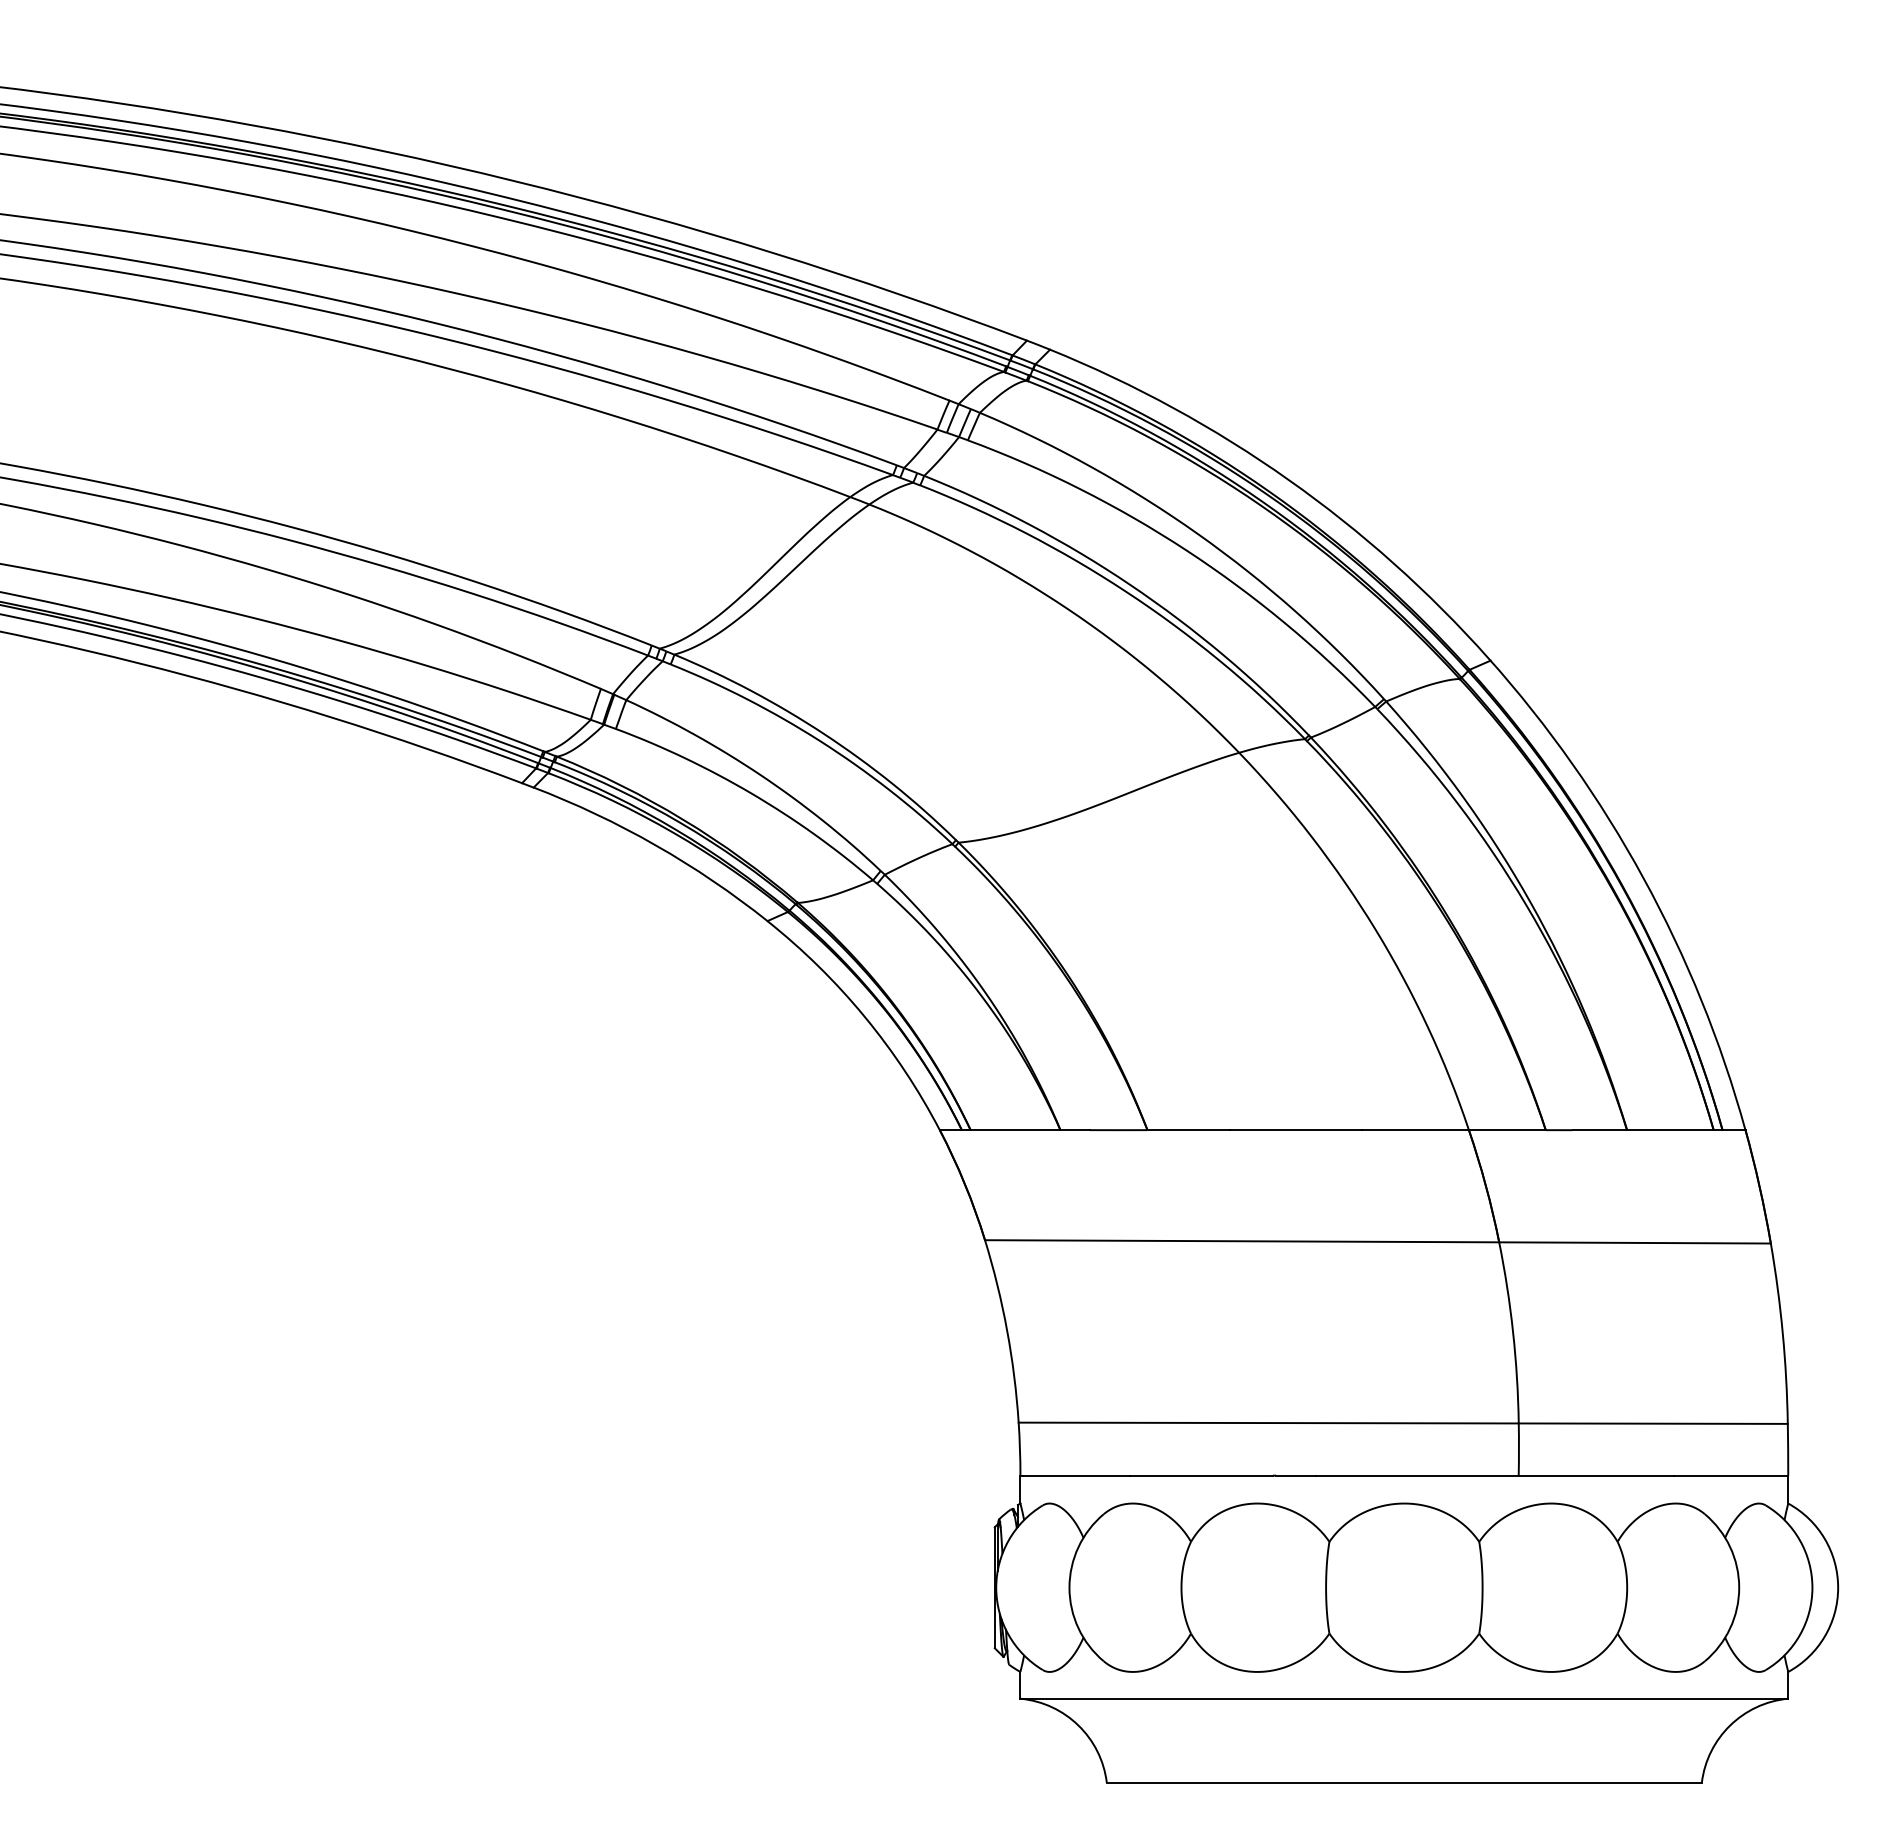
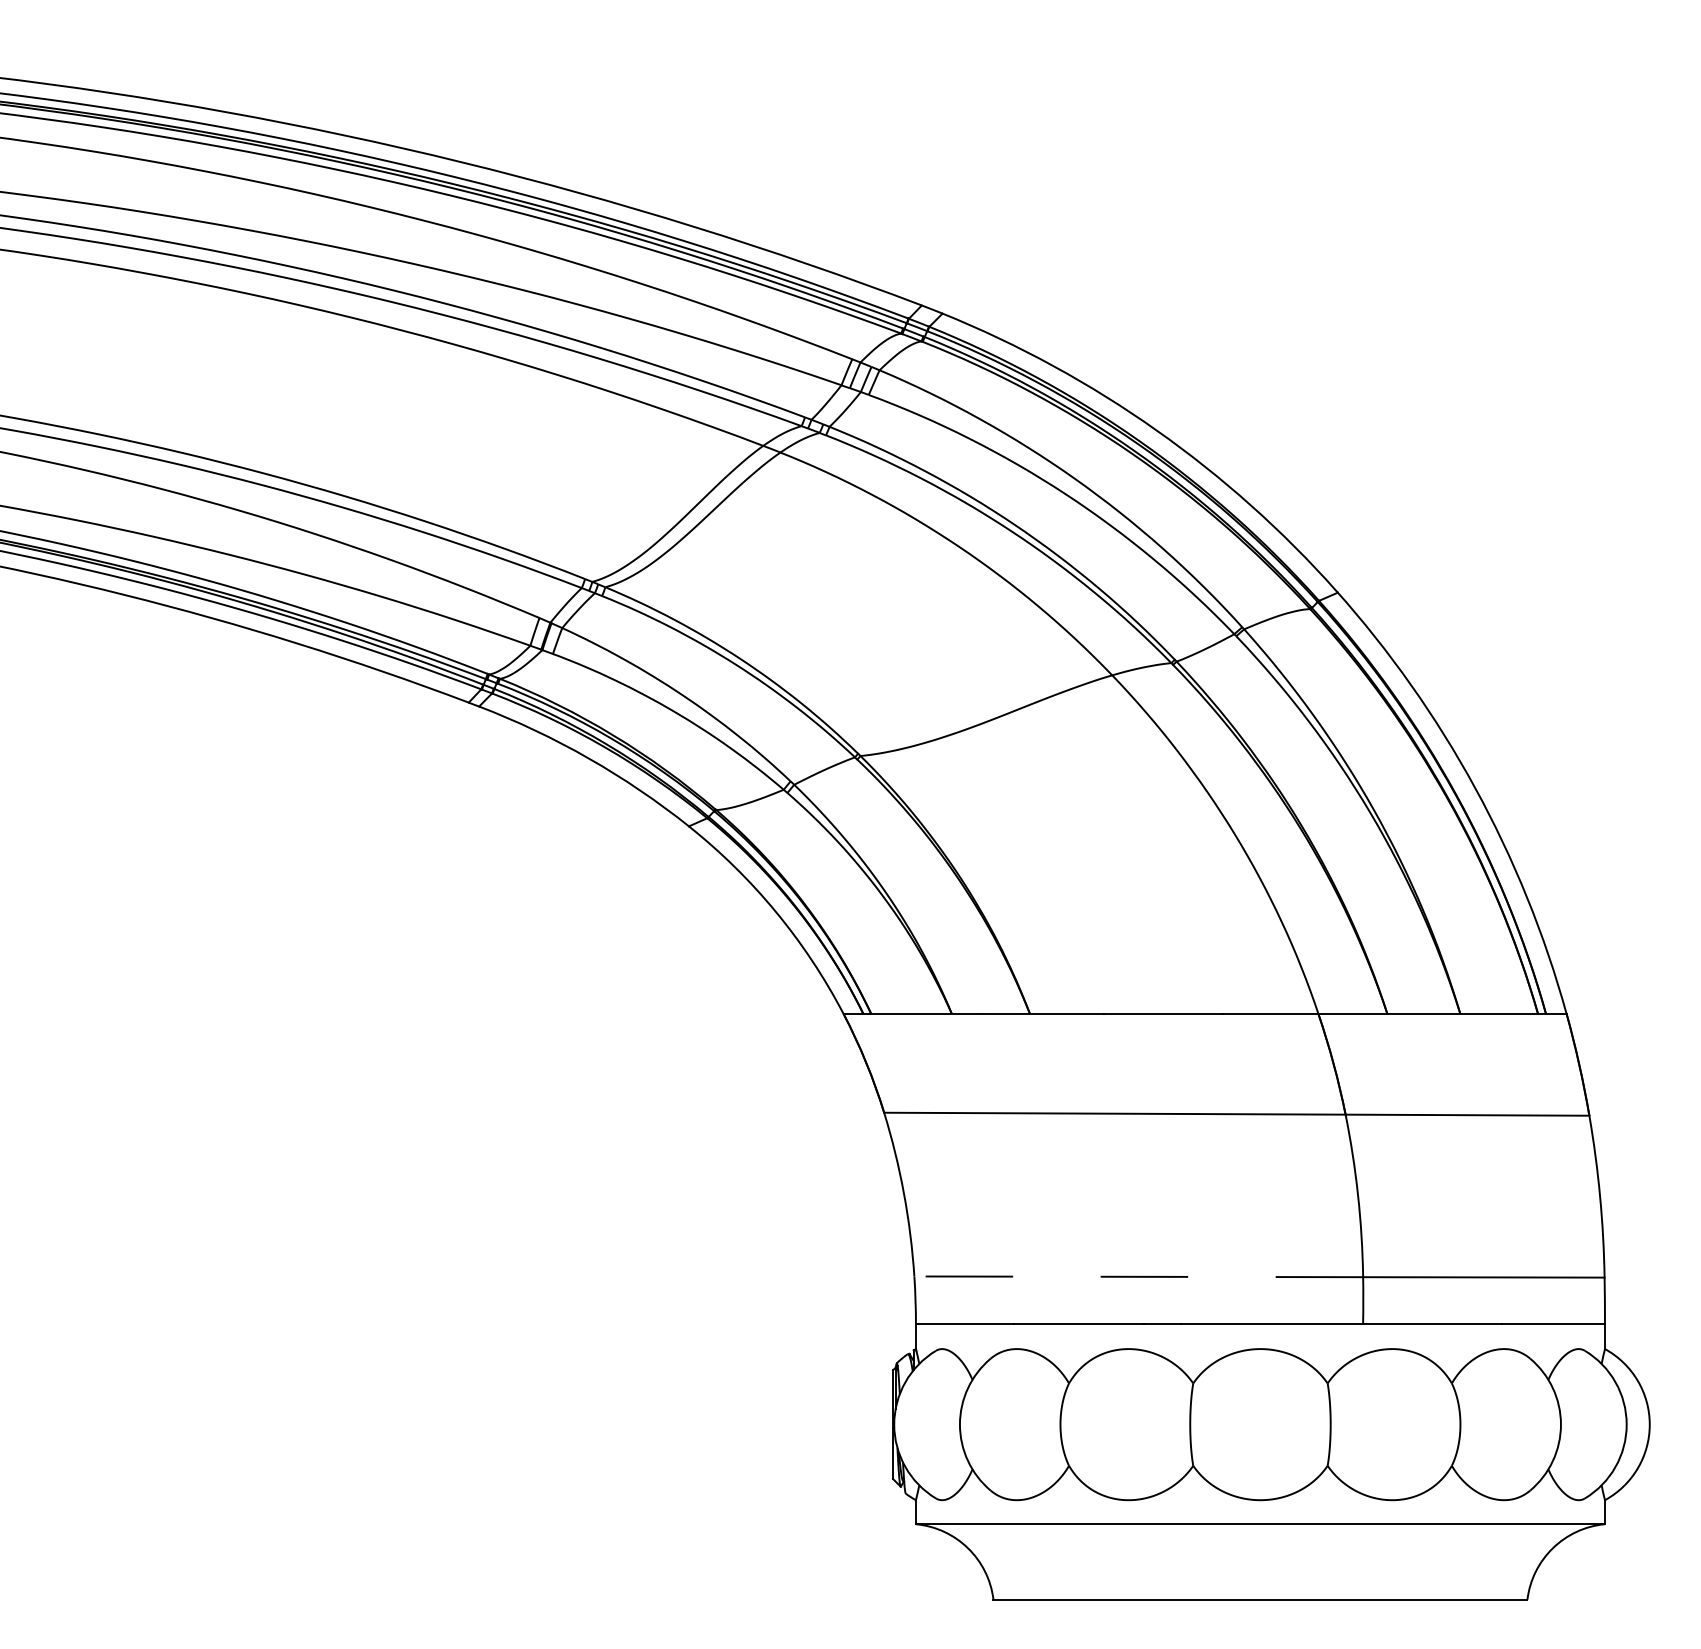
line: (1268, 1423) -> (1138, 1277), solid -> dashed

